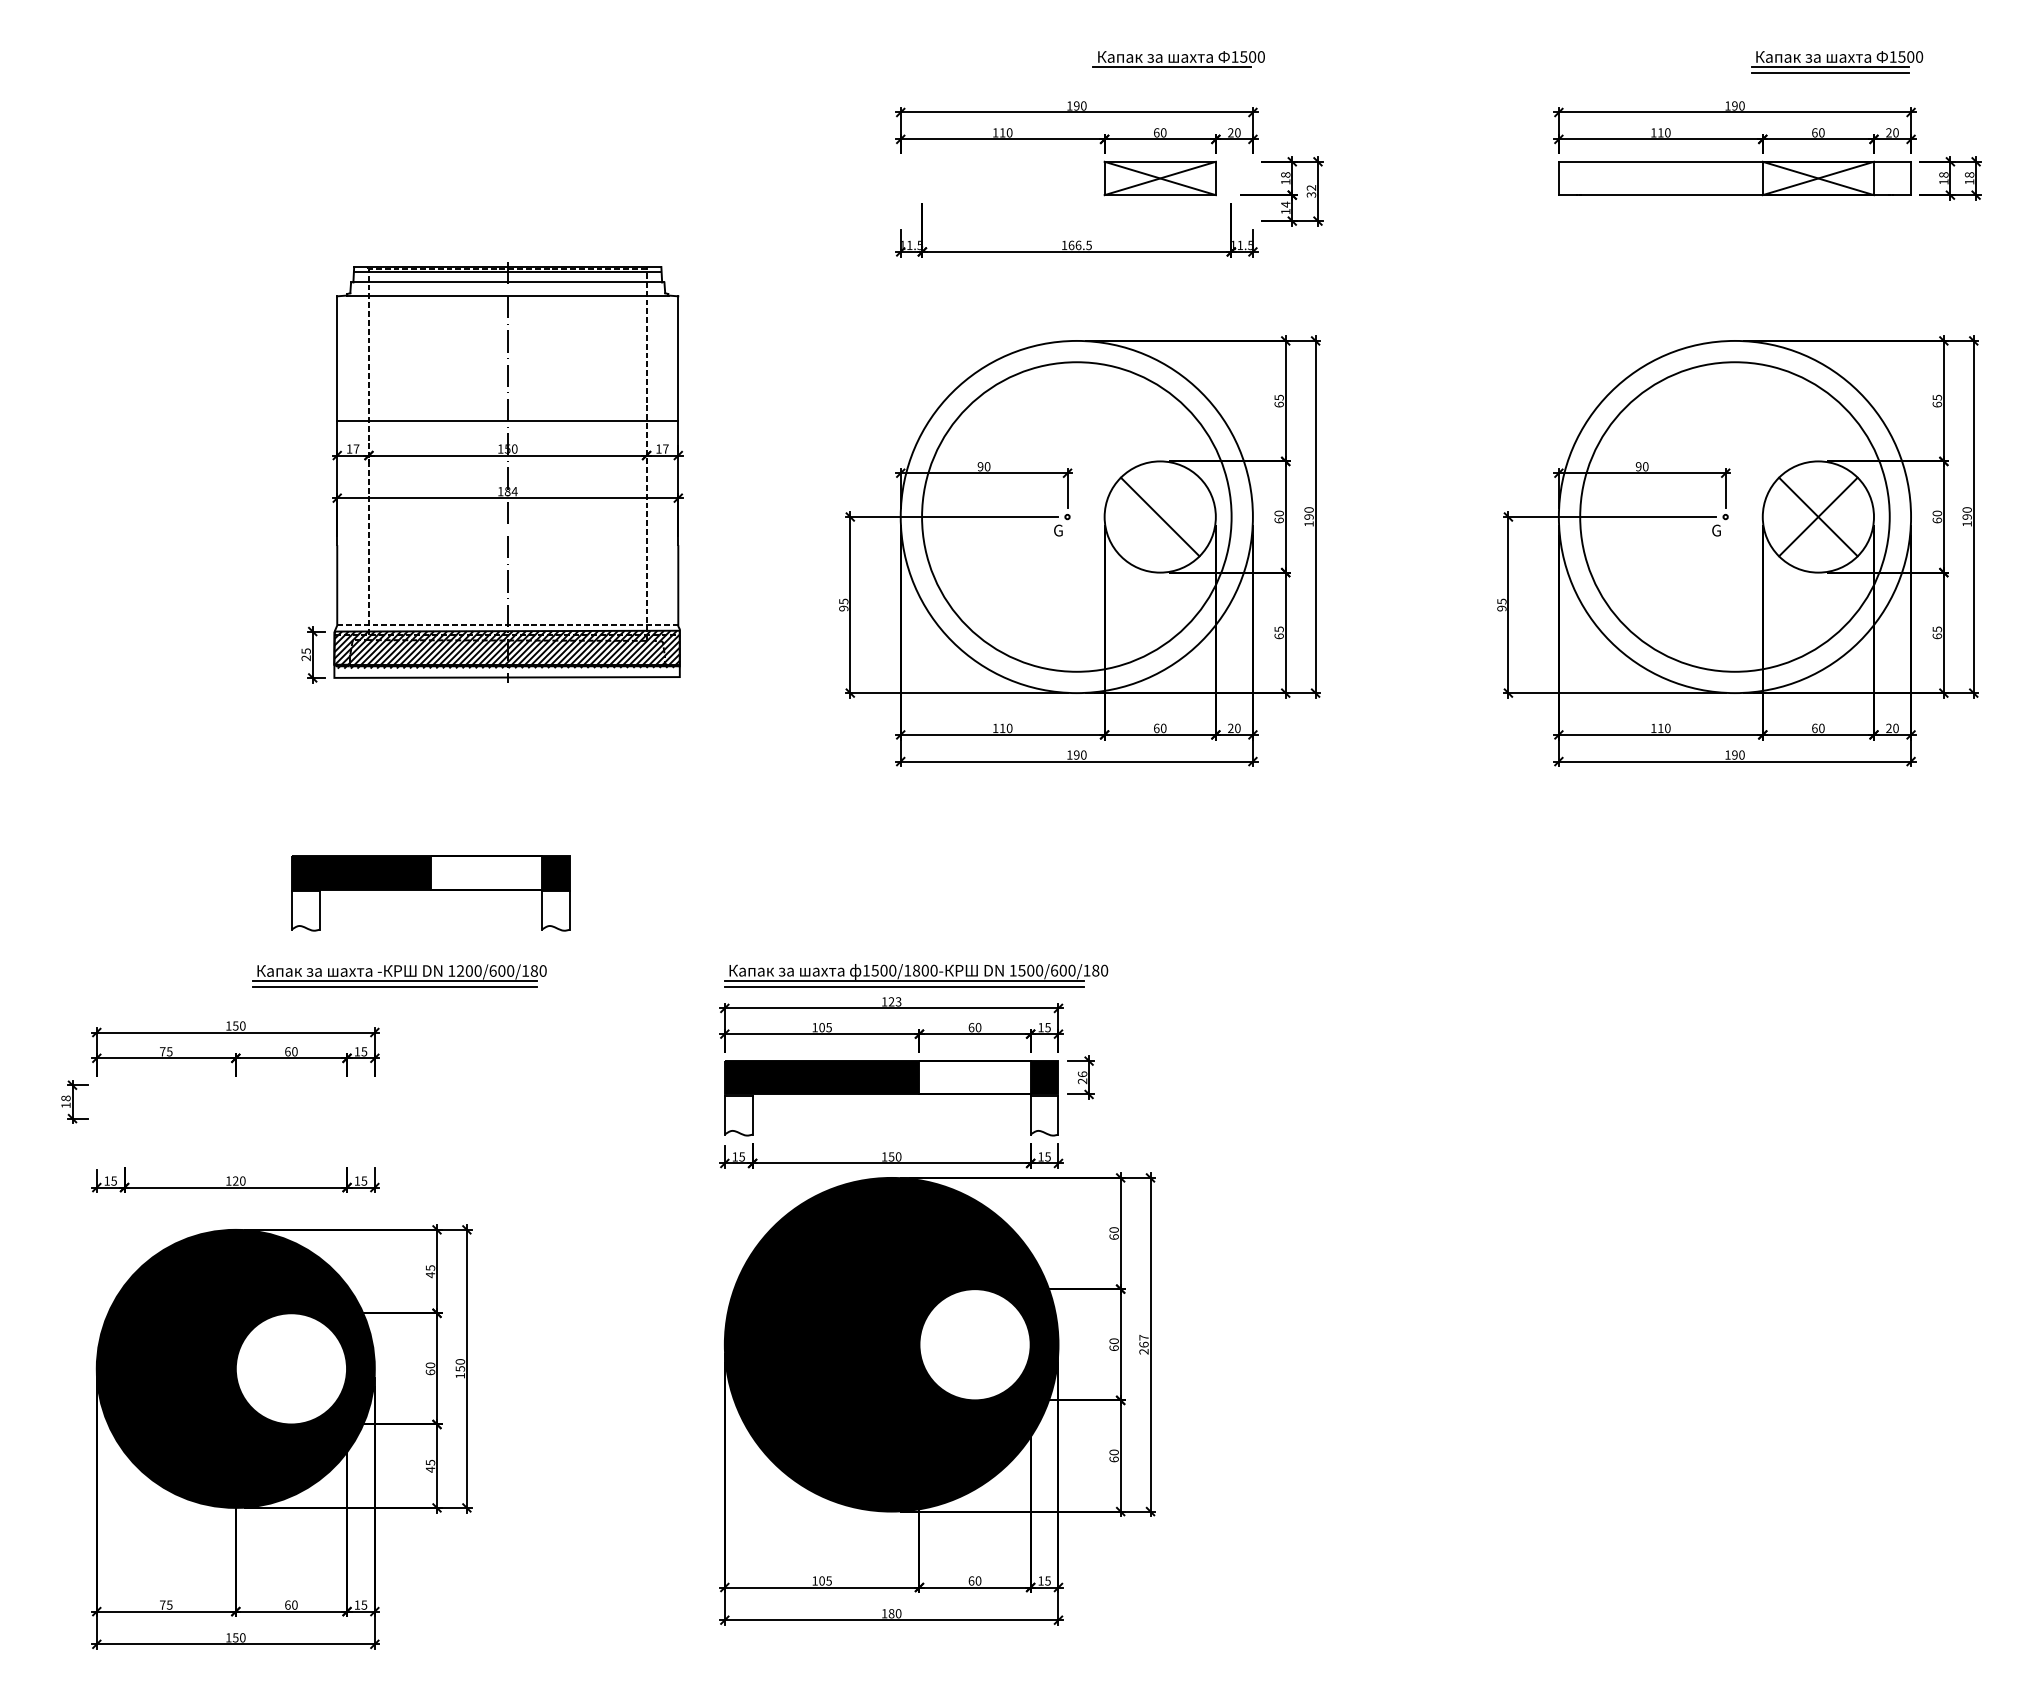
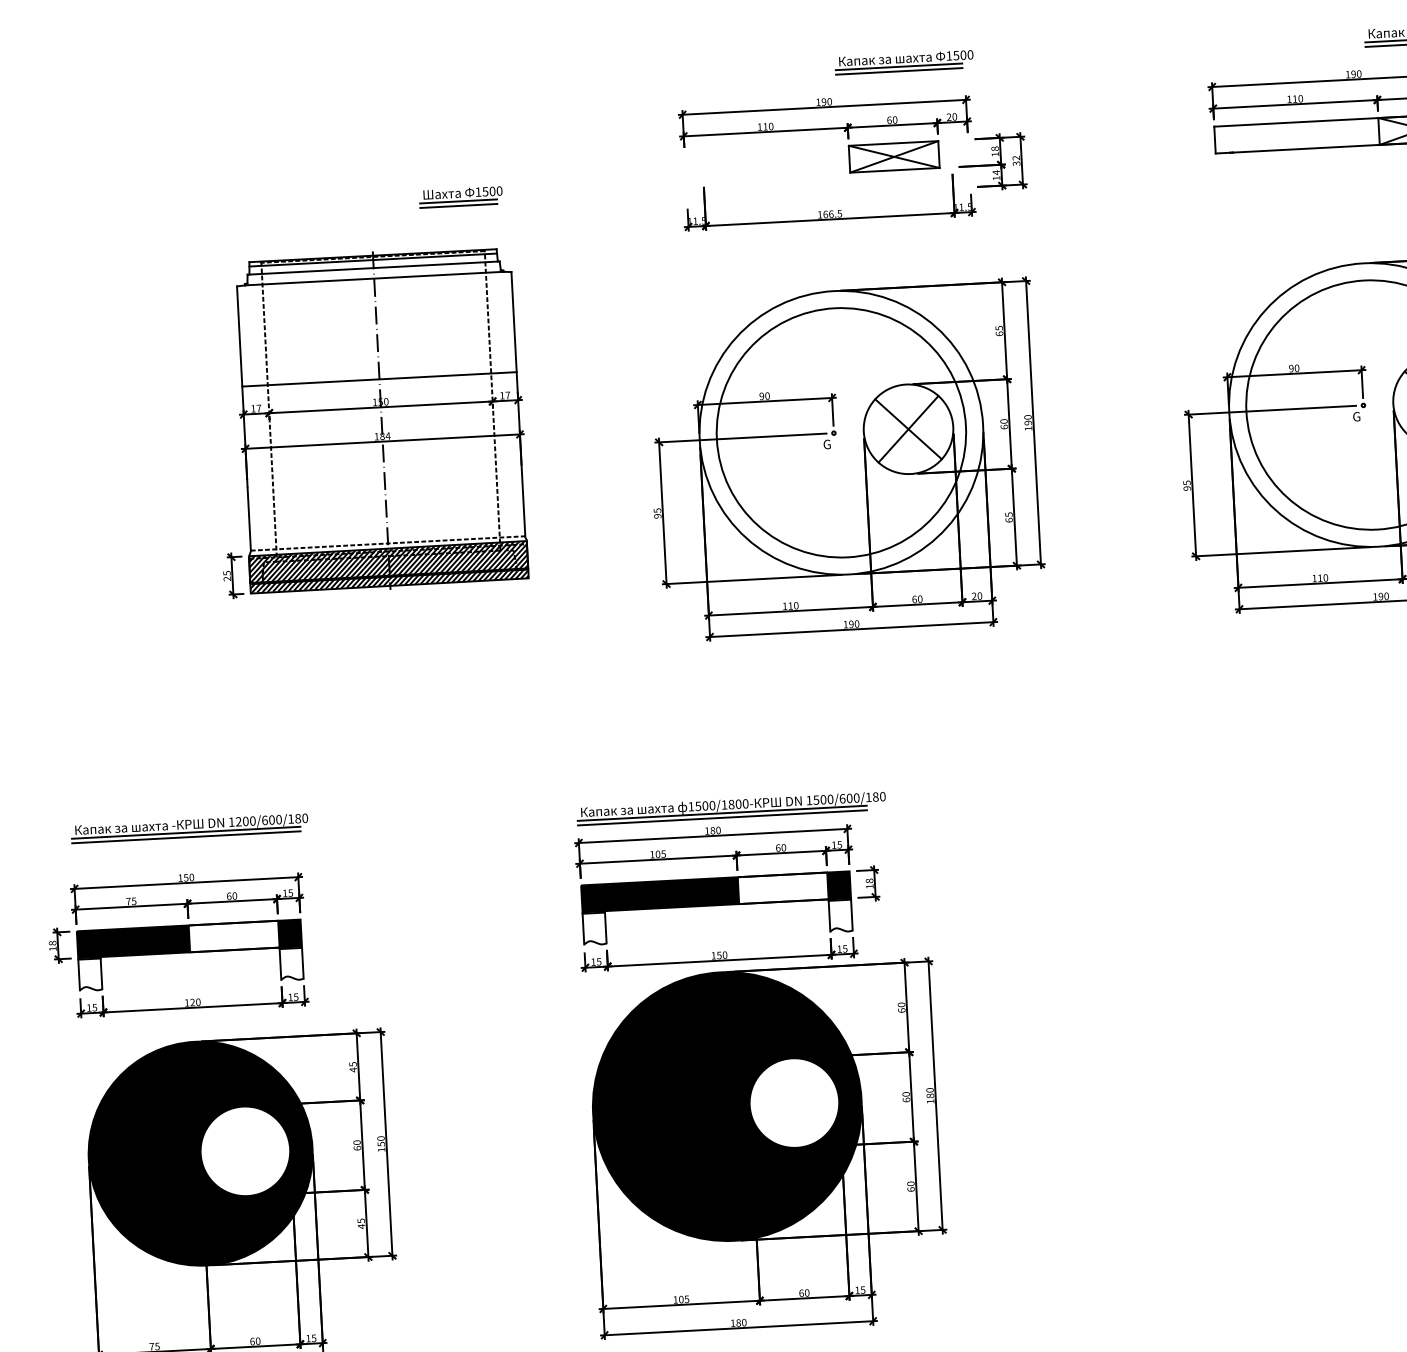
line: (1171, 72) -> (898, 71), added
part: (620, 200) -> (460, 197), added
line: (1159, 516) -> (907, 428), added
hatch: (506, 672) -> (389, 581), added
part: (430, 893) -> (190, 955), moved
part: (399, 975) -> (189, 827), moved
text: (894, 1001) -> (715, 830), 123 -> 180
text: (1082, 1077) -> (869, 883), 26 -> 18
text: (1143, 1344) -> (929, 1095), 267 -> 180

